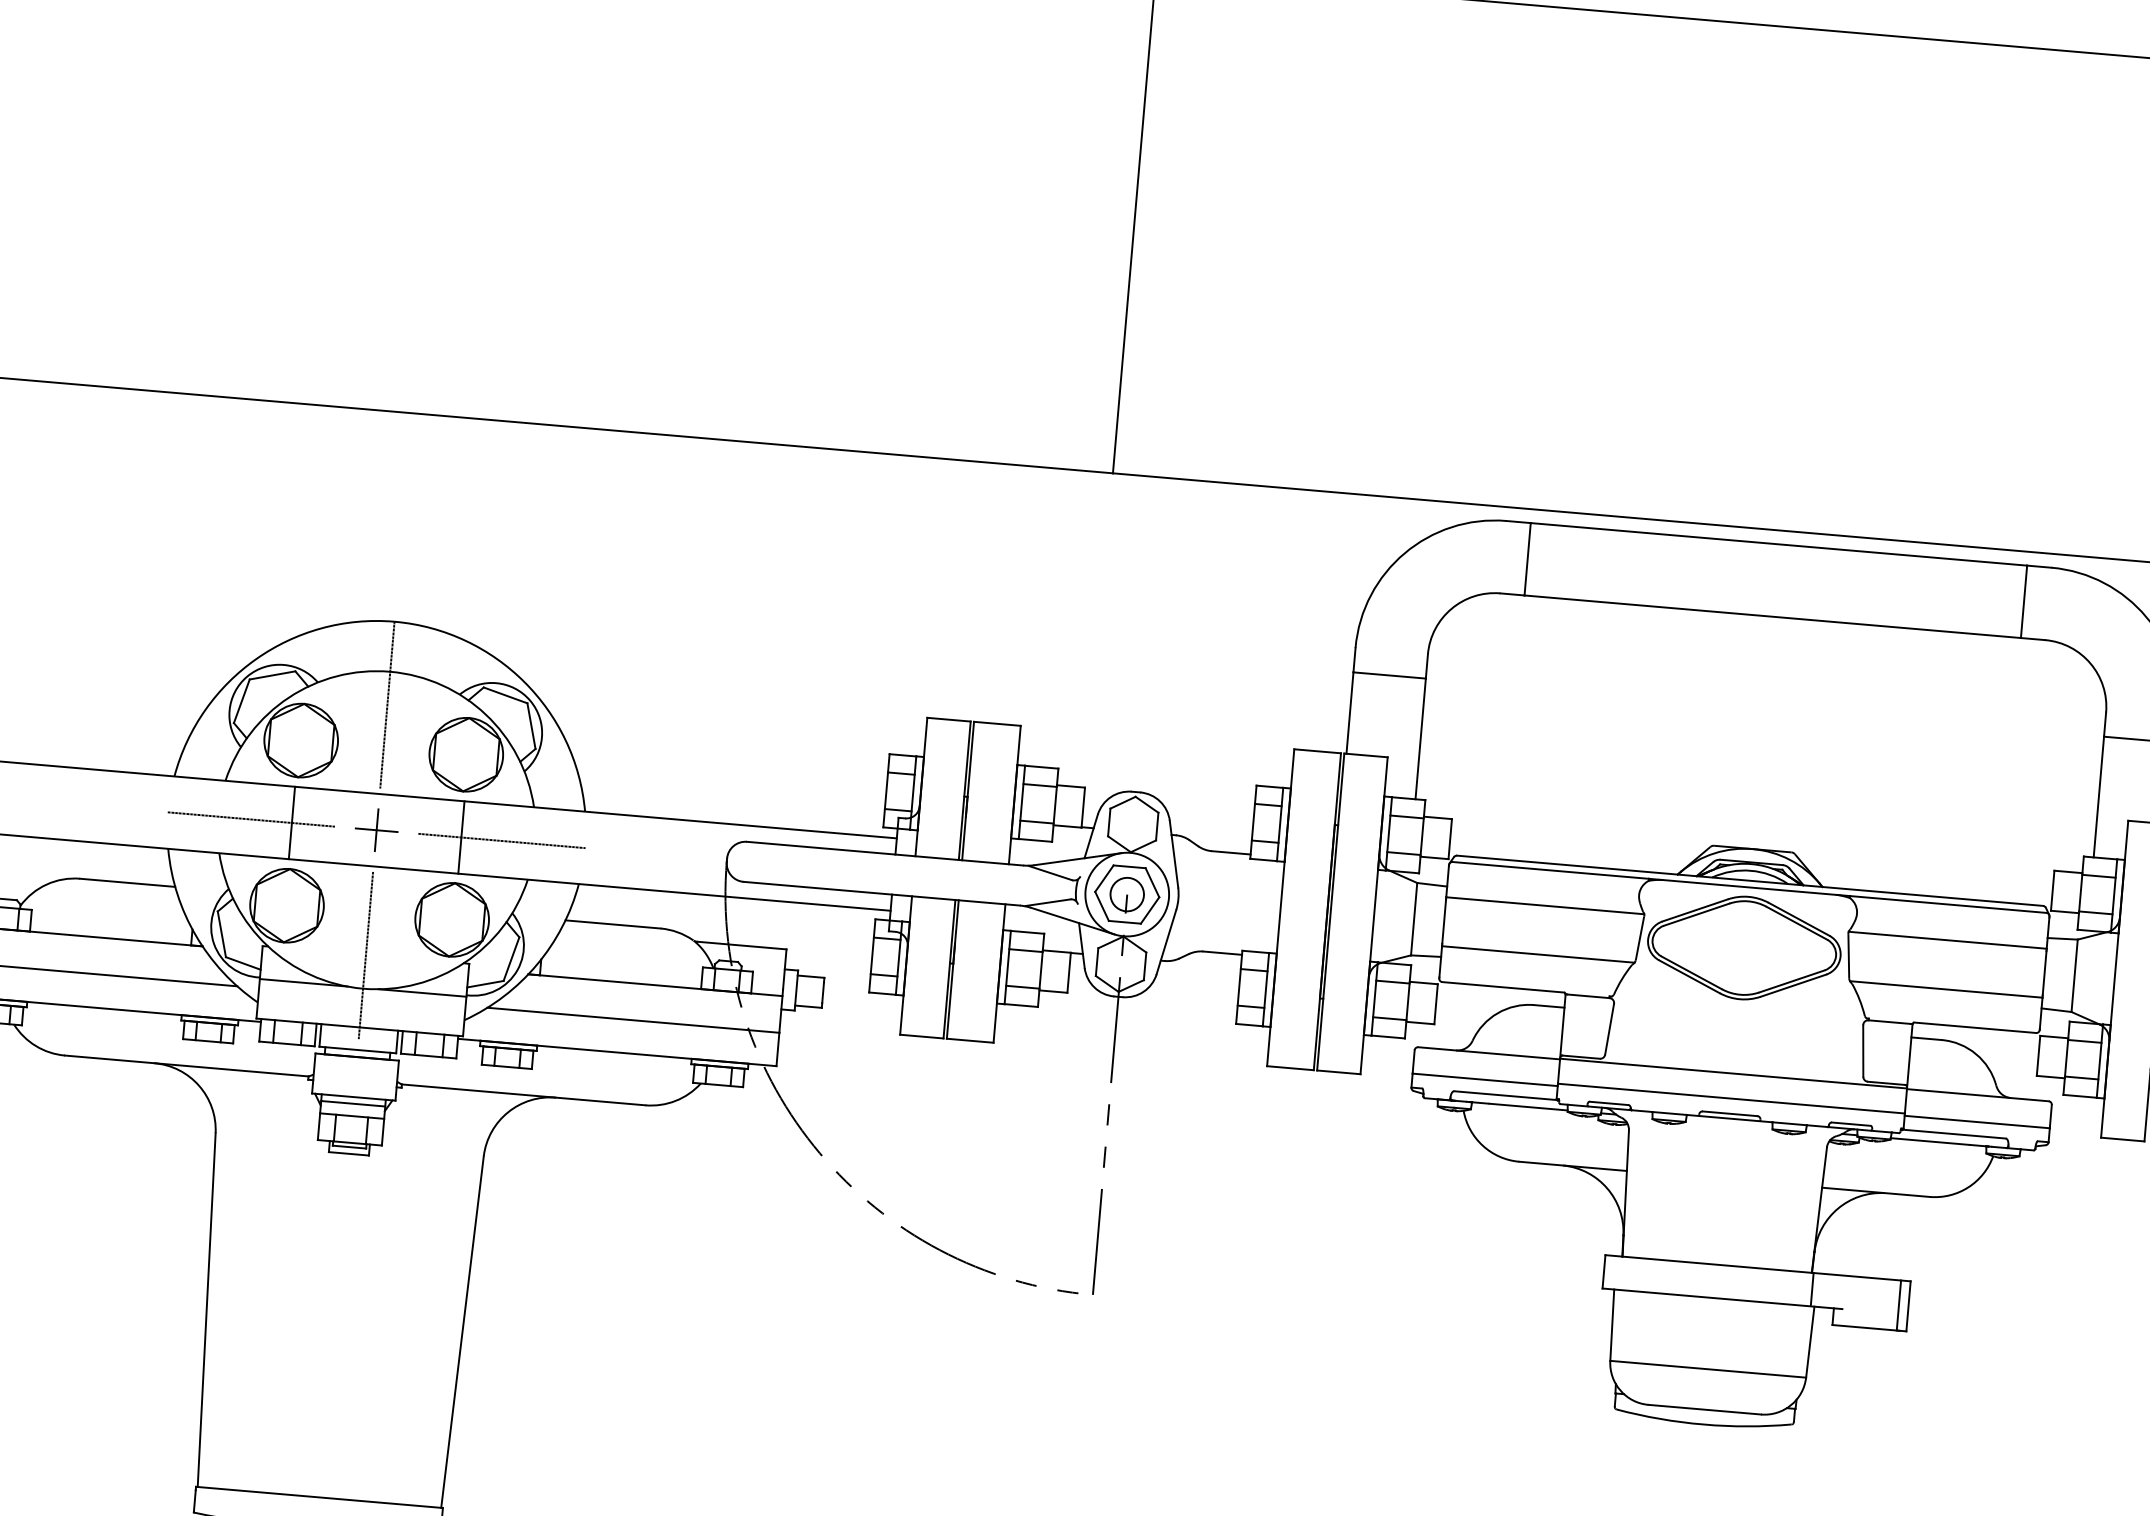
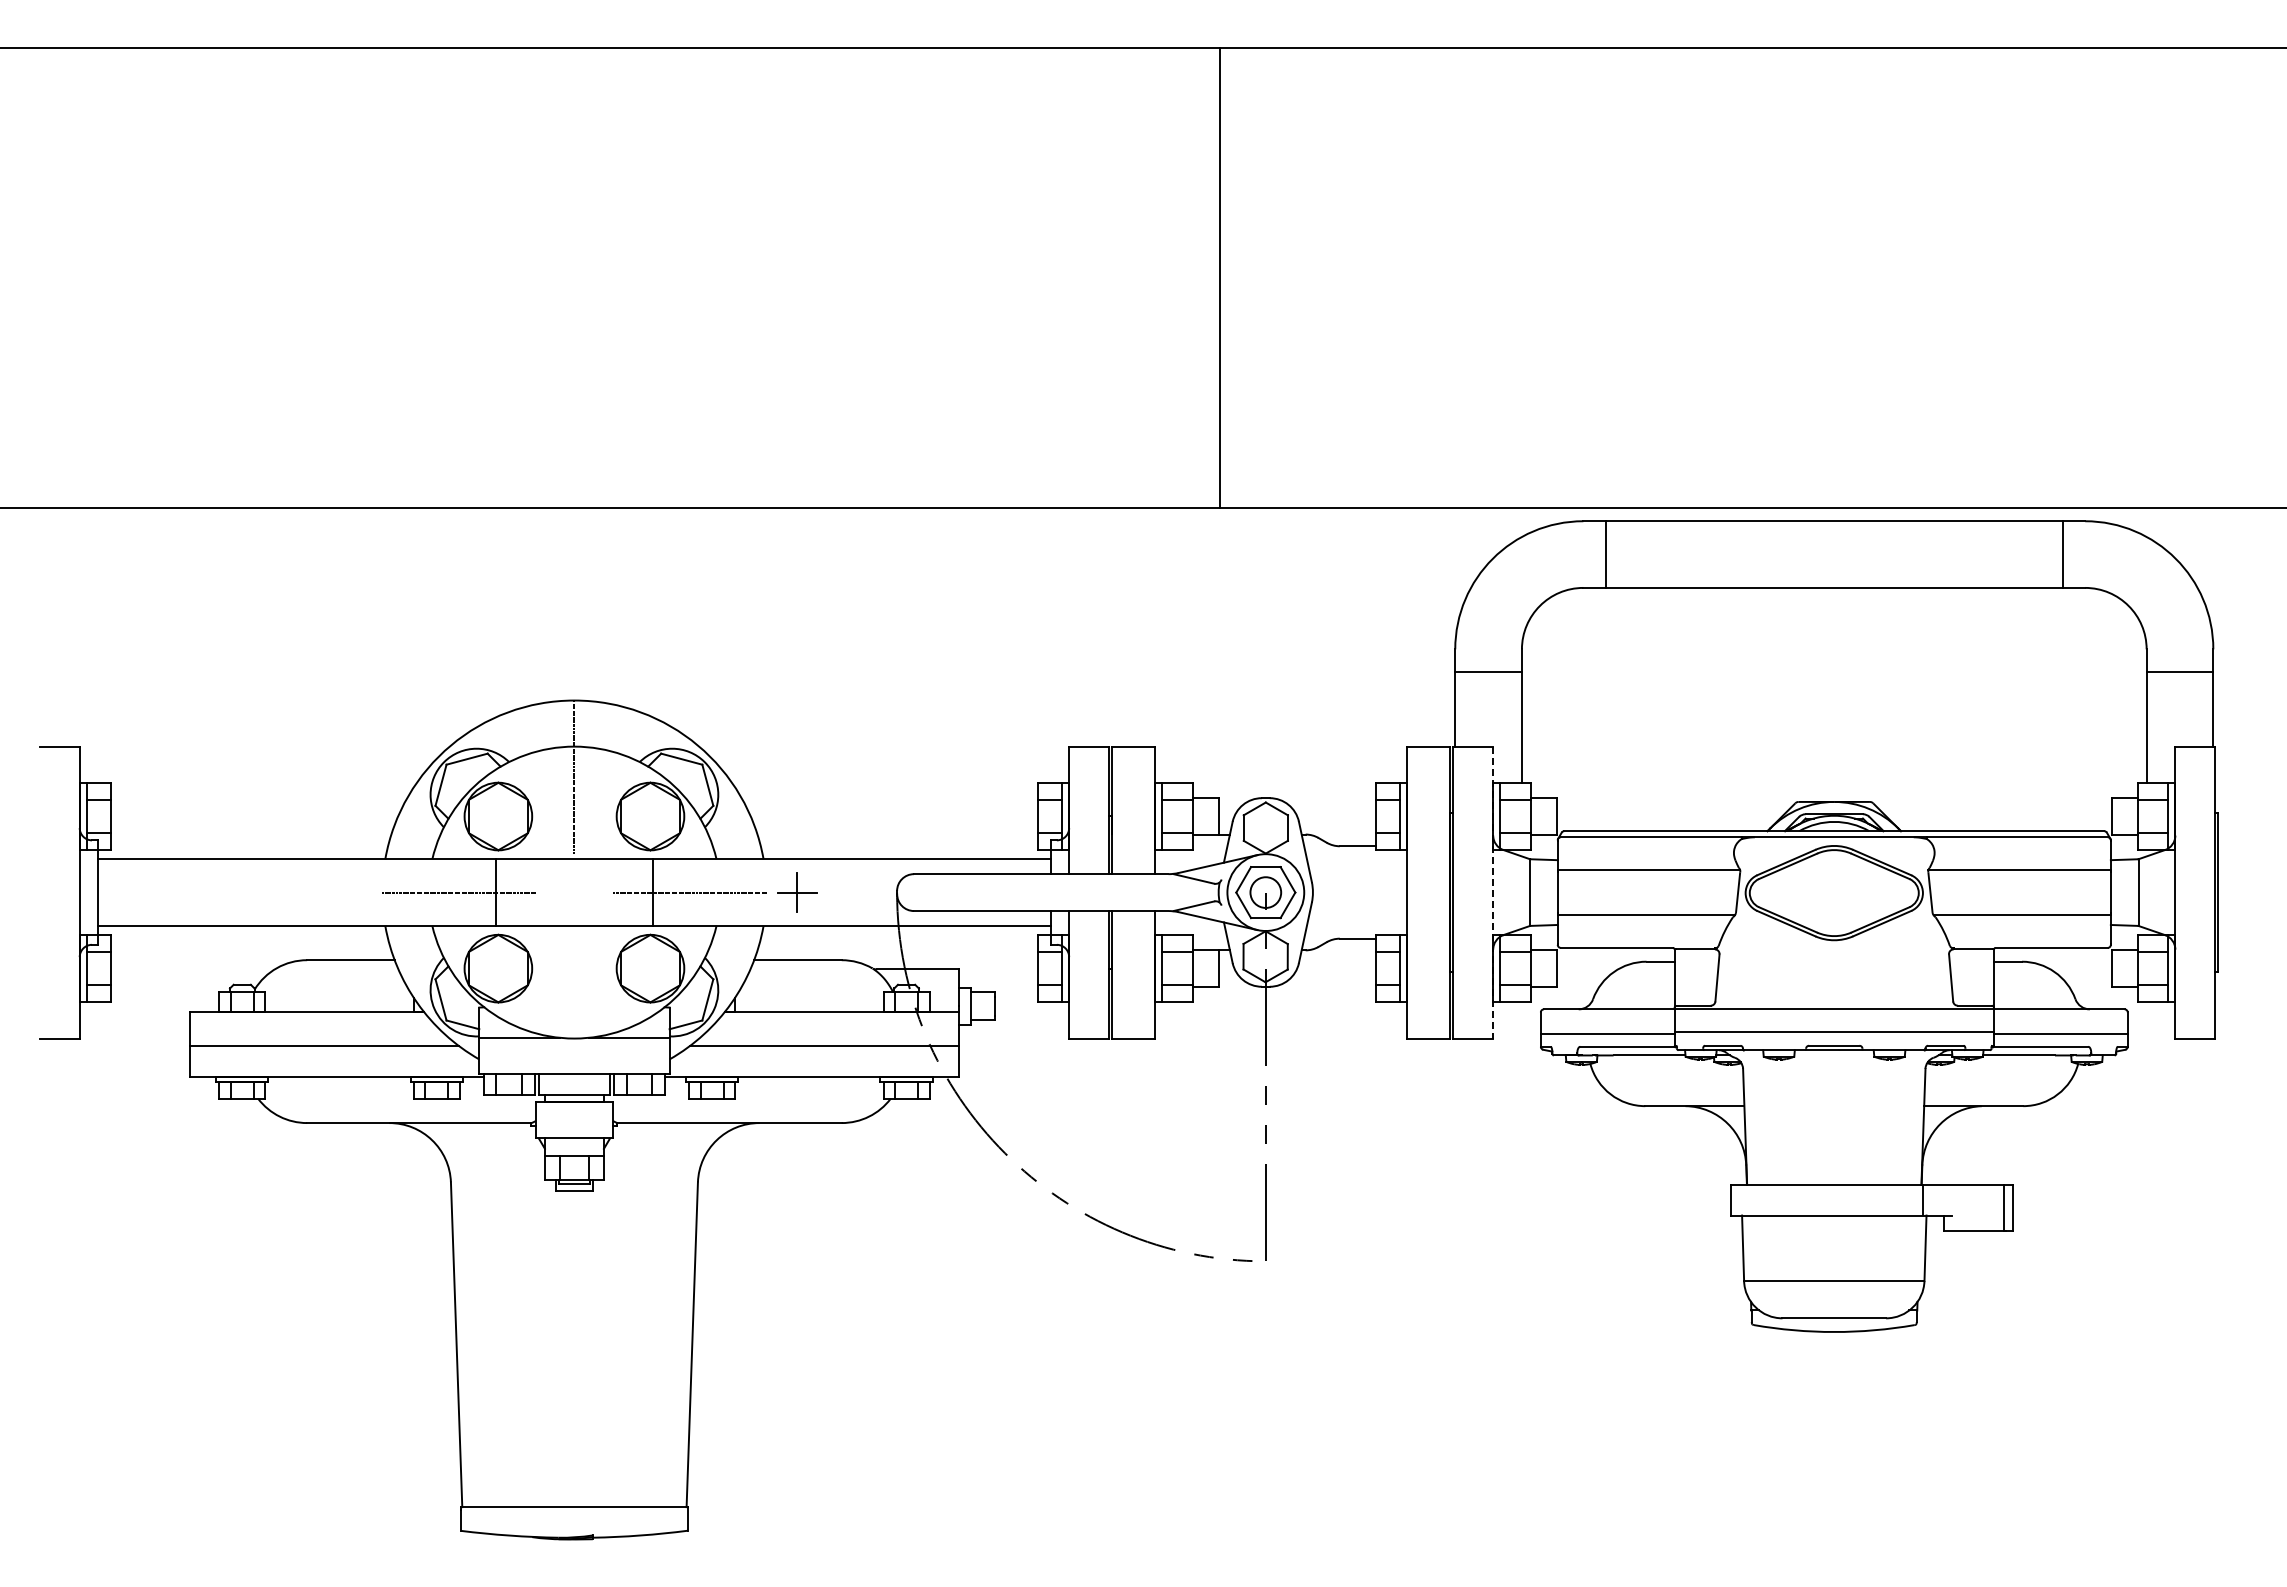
part: (376, 830) -> (797, 892), moved
line: (1374, 915) -> (1493, 892), solid -> dashed
line: (365, 956) -> (574, 1008), removed
line: (352, 1103) -> (573, 1144), removed

